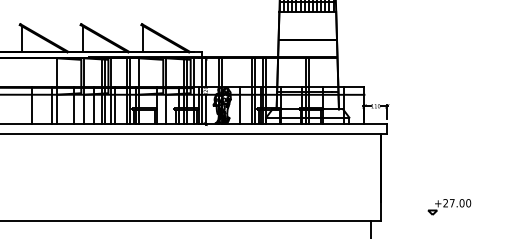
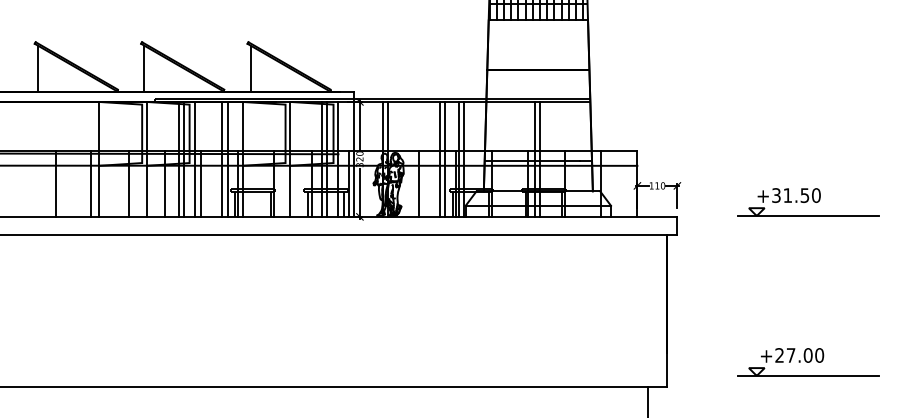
part: (461, 115) -> (807, 202), added
line: (462, 214) -> (808, 375), added

